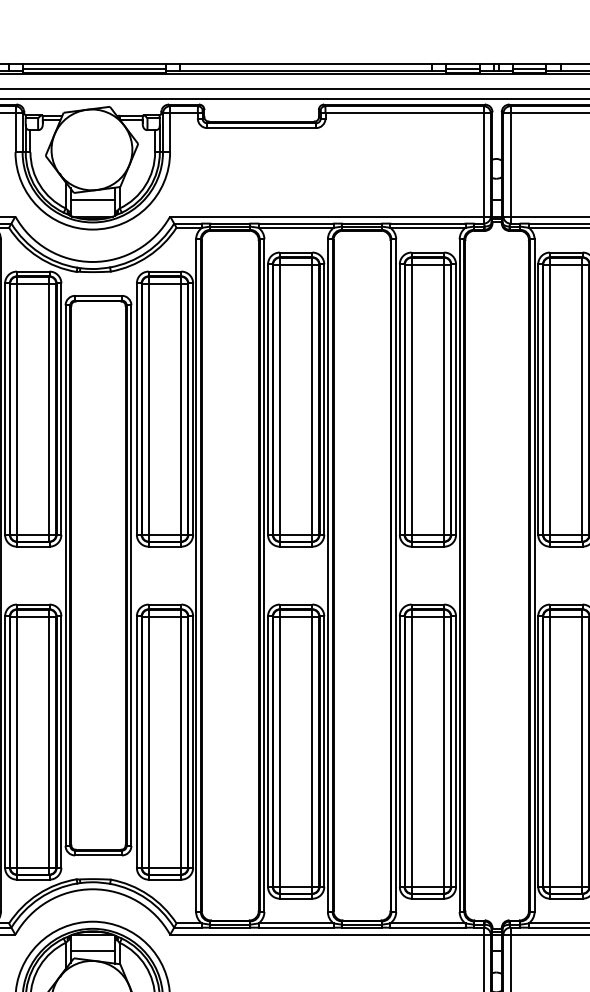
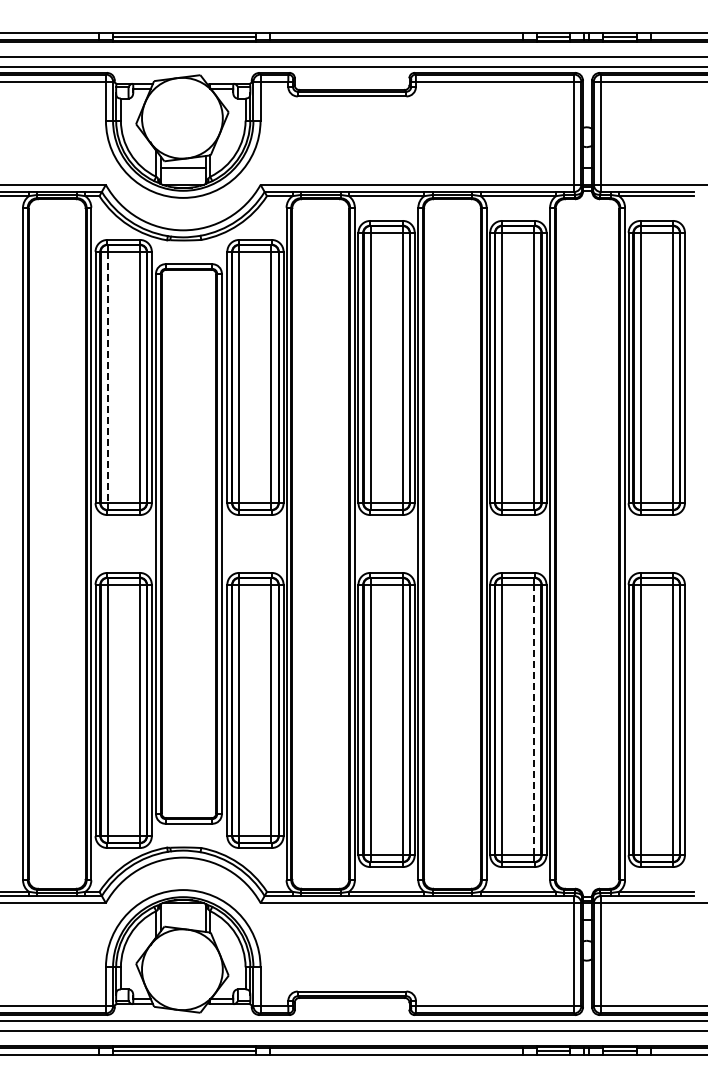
line: (17, 410) -> (107, 378), solid -> dashed
line: (444, 752) -> (534, 720), solid -> dashed
line: (93, 951) -> (183, 919), removed

